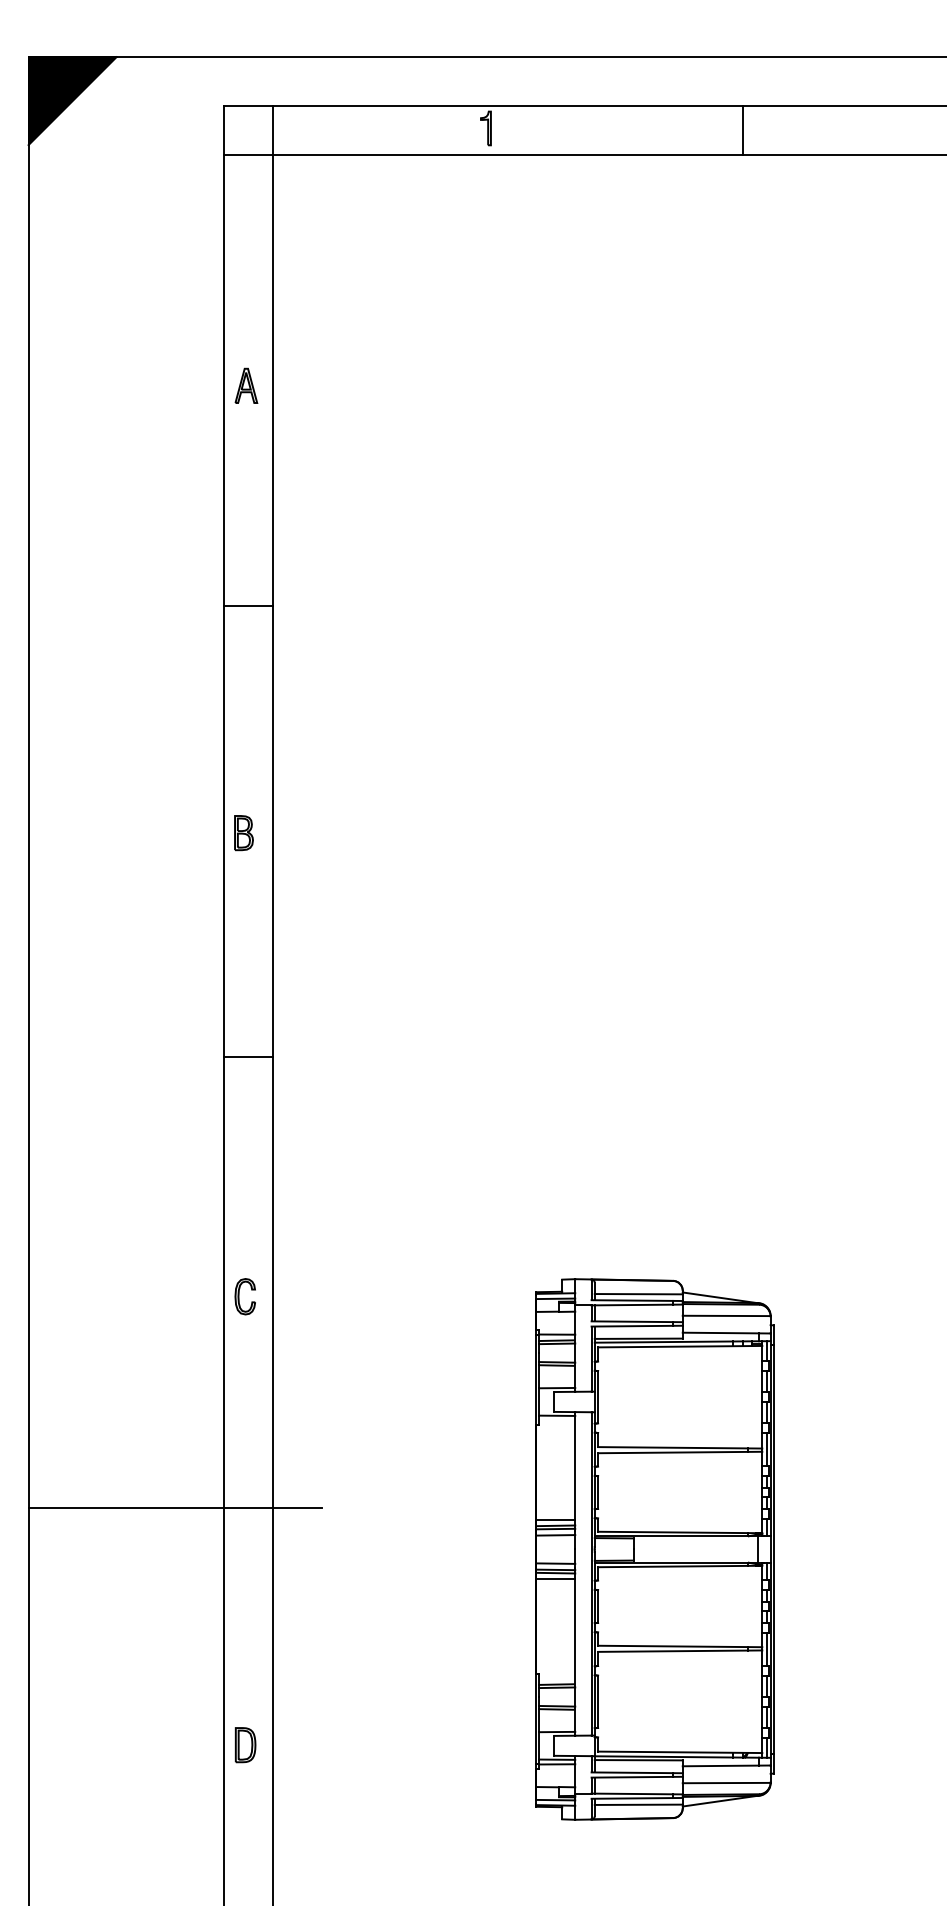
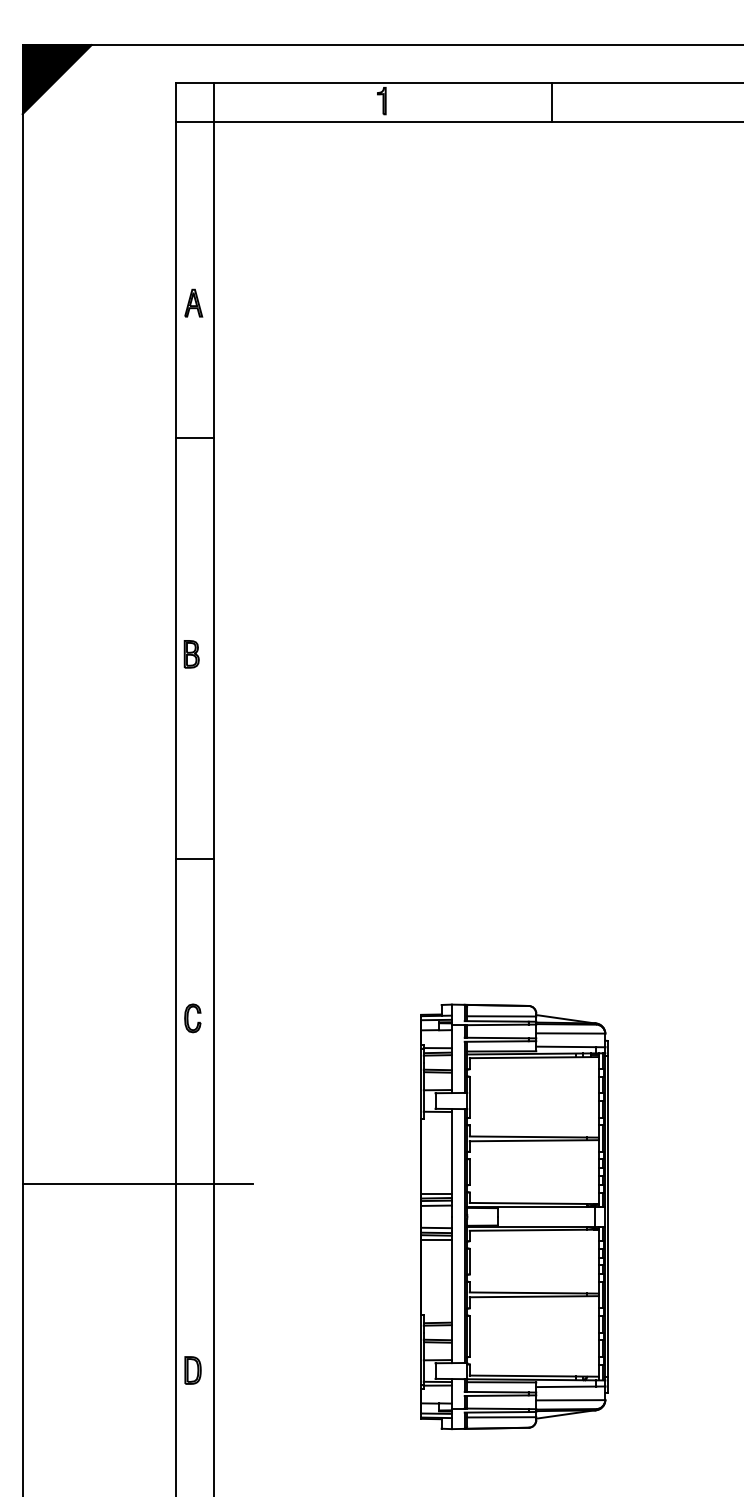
line: (743, 130) -> (552, 102), moved
line: (248, 605) -> (195, 437), moved
line: (248, 1056) -> (195, 858), moved

